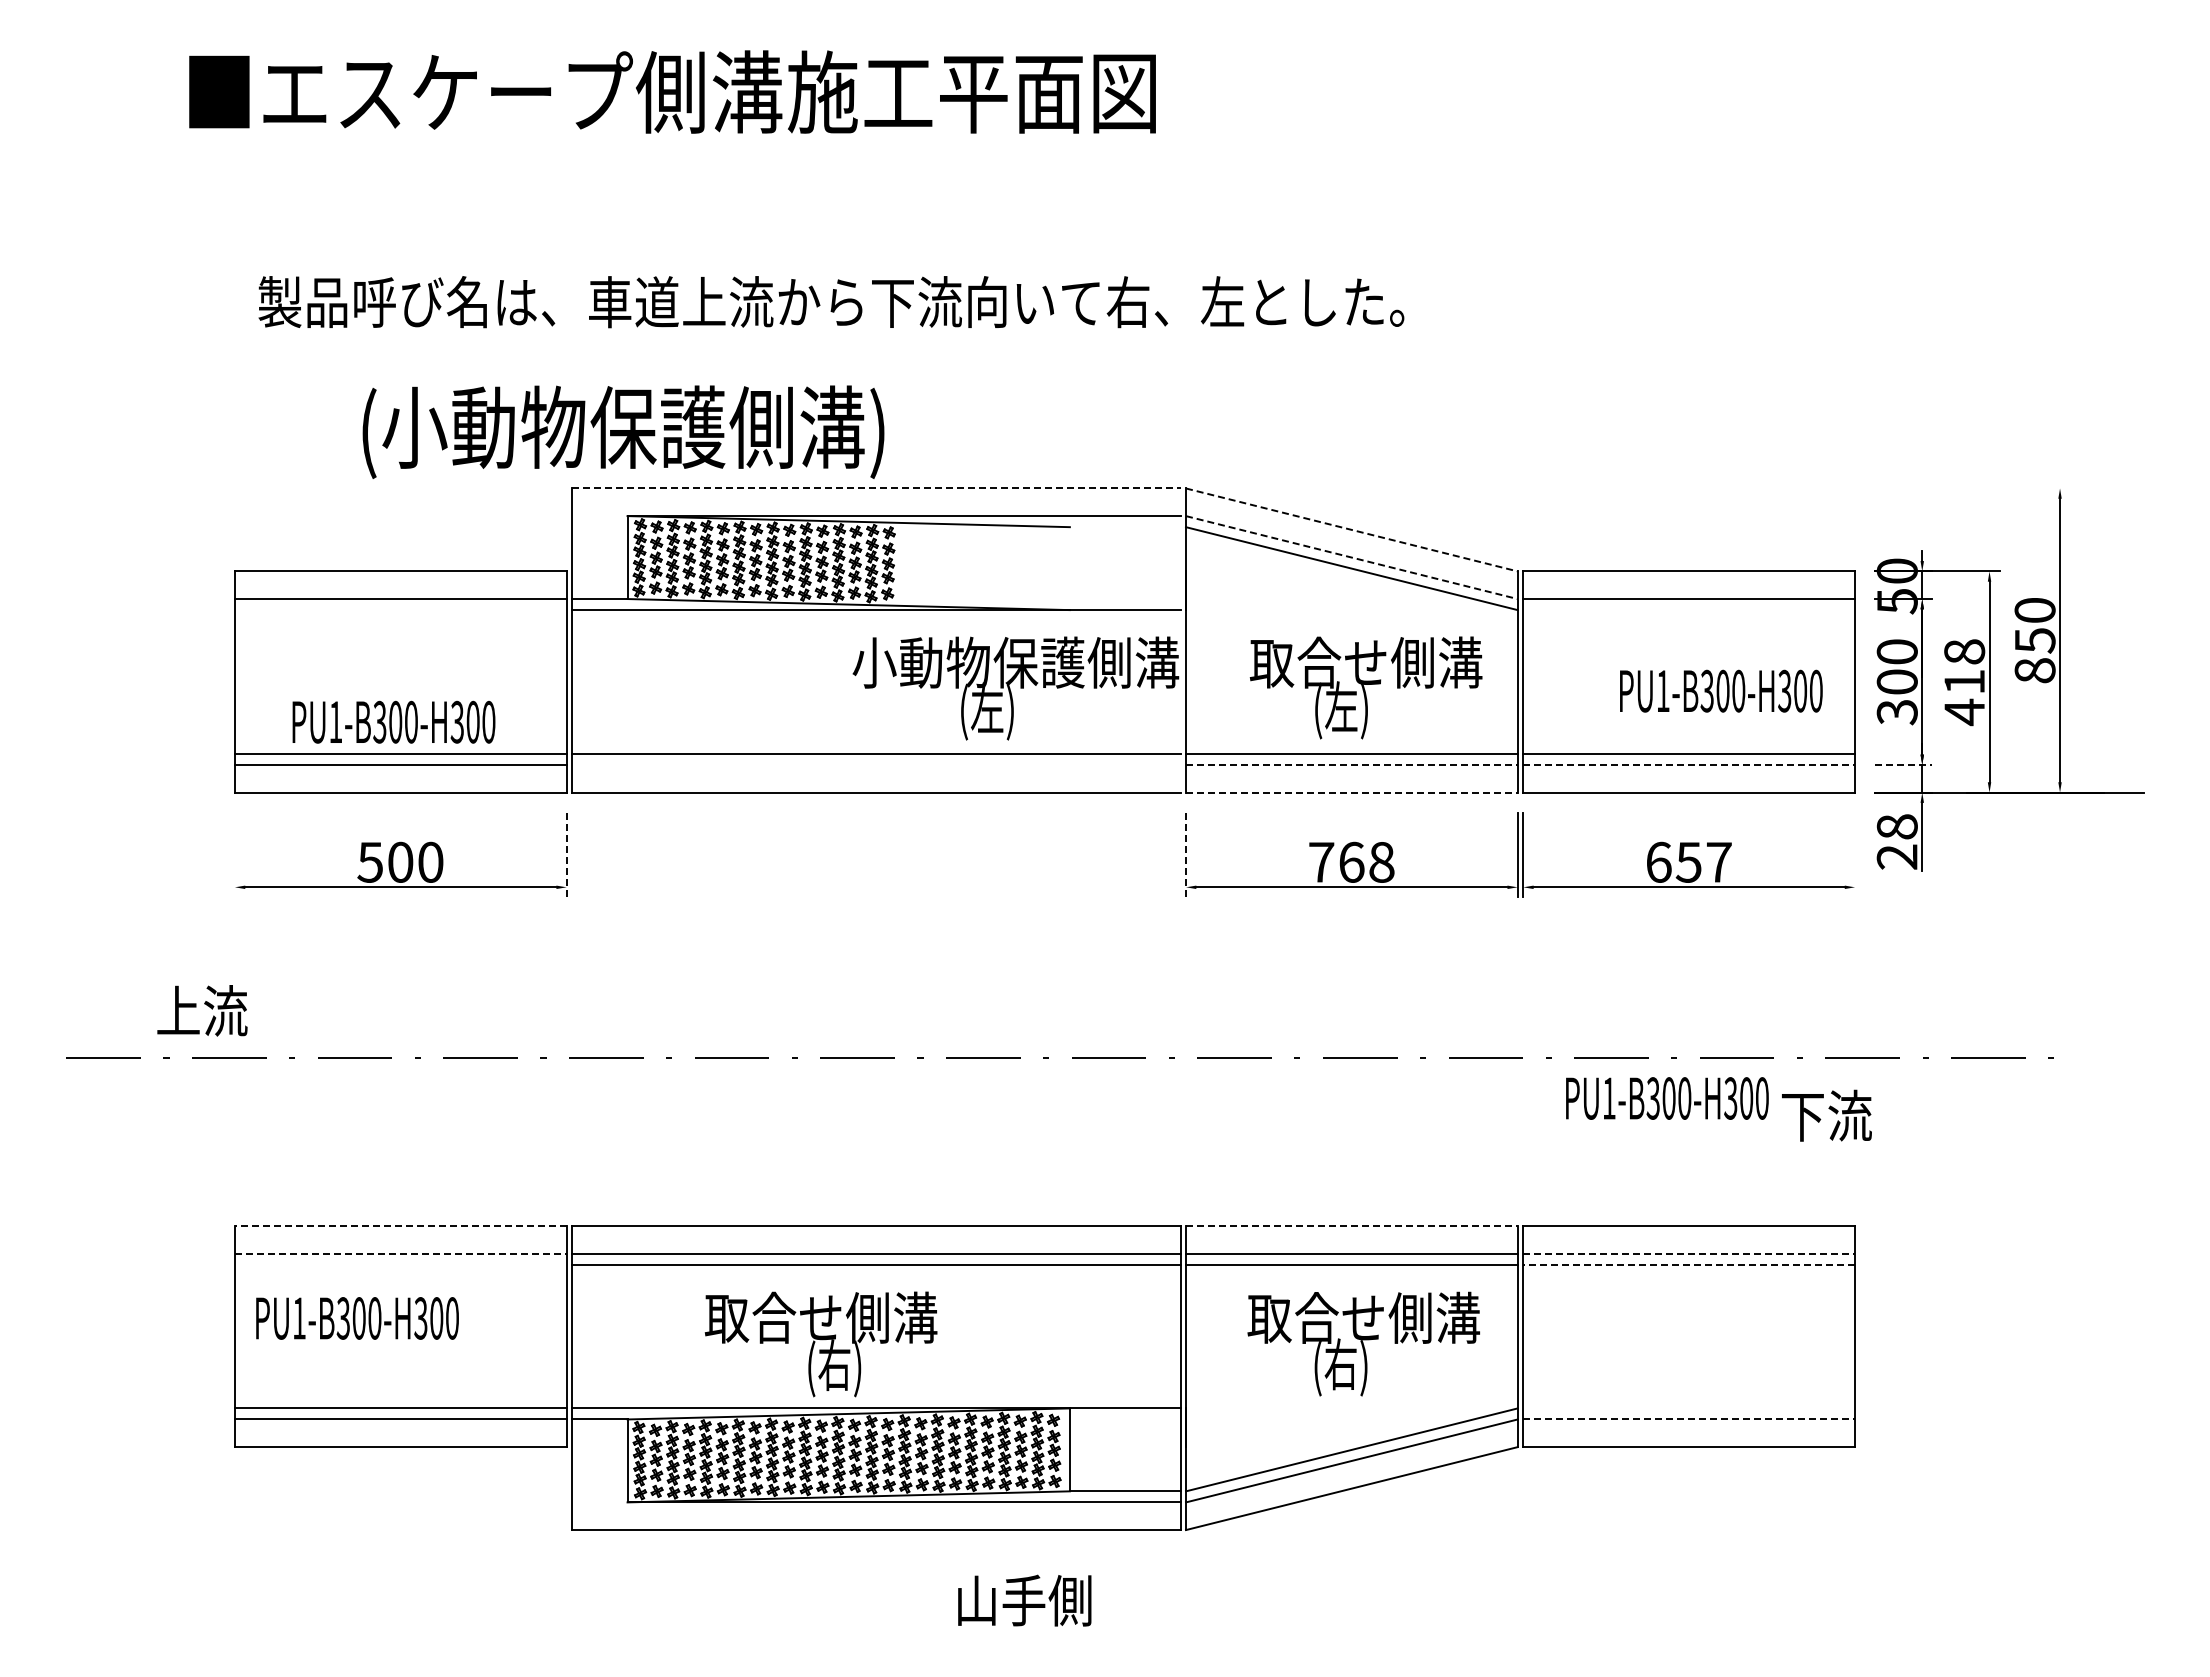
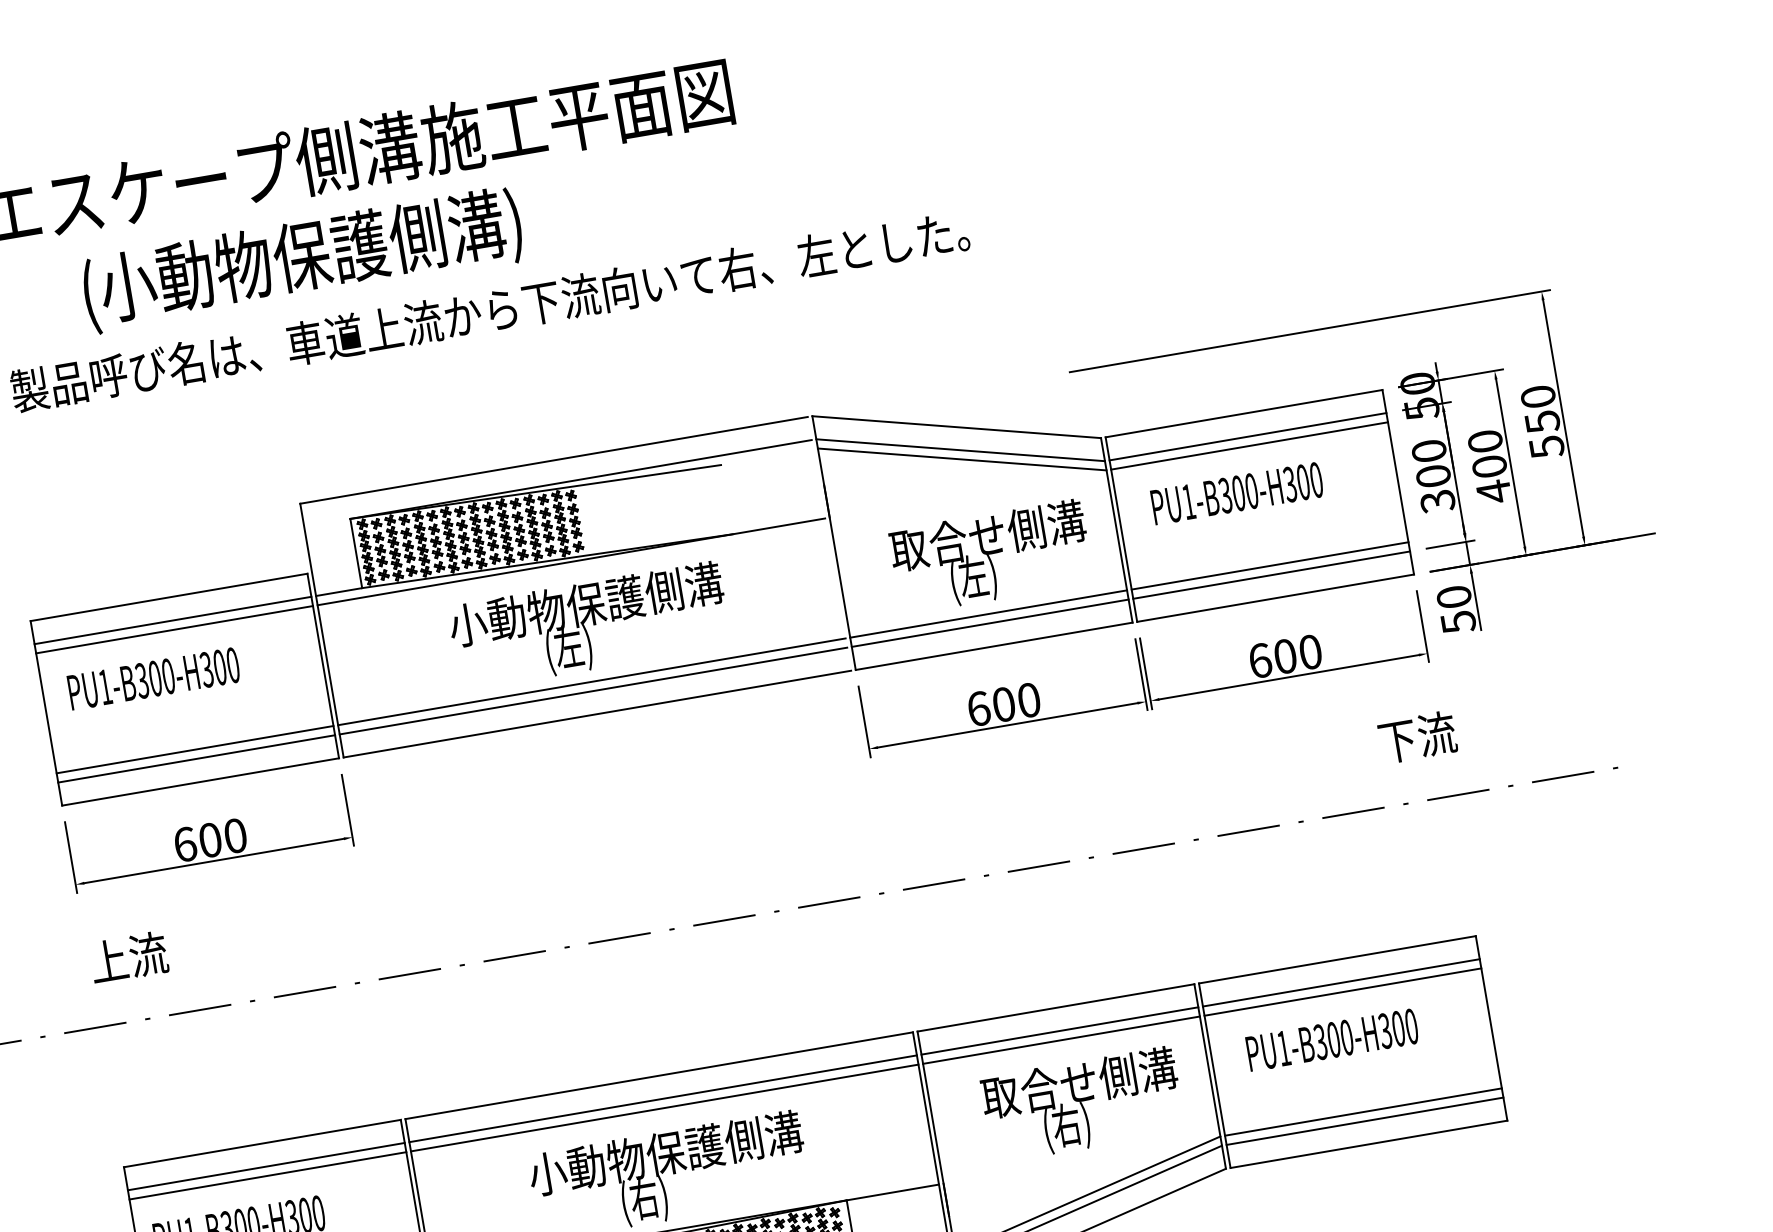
text: (623, 431) -> (302, 259), moved
line: (876, 488) -> (554, 460), dashed -> solid
line: (1781, 488) -> (1309, 331), added
line: (1351, 529) -> (956, 426), dashed -> solid
line: (1351, 557) -> (960, 450), dashed -> solid
line: (400, 610) -> (174, 630), added
line: (1689, 610) -> (1249, 446), added
text: (1964, 666) -> (1487, 453), 418 -> 400
text: (2034, 670) -> (1546, 447), 850 -> 550
text: (1015, 688) -> (589, 626), moved
text: (1721, 690) -> (1237, 493), moved
text: (393, 721) -> (153, 678), moved
line: (876, 764) -> (593, 690), added
line: (1351, 764) -> (989, 622), dashed -> solid
line: (1689, 764) -> (1271, 574), dashed -> solid
line: (1903, 764) -> (1450, 544), dashed -> solid
line: (1351, 792) -> (993, 646), dashed -> solid
text: (1896, 842) -> (1455, 610), 28 -> 50
line: (234, 854) -> (70, 857), added
line: (1855, 854) -> (1423, 626), added
line: (566, 855) -> (347, 810), dashed -> solid
line: (1186, 855) -> (865, 722), dashed -> solid
text: (370, 861) -> (185, 843), 500 -> 600
text: (1351, 861) -> (1003, 703), 768 -> 600
text: (1703, 861) -> (1297, 653), 657 -> 600
text: (202, 1010) -> (128, 957), moved
text: (1667, 1098) -> (1332, 1040), moved
text: (1826, 1115) -> (1417, 737), moved
line: (400, 1225) -> (262, 1143), dashed -> solid
line: (1351, 1225) -> (1055, 1007), dashed -> solid
line: (400, 1253) -> (266, 1166), dashed -> solid
line: (1689, 1253) -> (1341, 982), dashed -> solid
line: (400, 1264) -> (267, 1175), added
line: (1689, 1264) -> (1343, 991), dashed -> solid
text: (867, 1317) -> (664, 1153), 取合せ側溝 -> 小動物保護側溝
line: (1689, 1408) -> (1363, 1112), added
line: (1689, 1419) -> (1365, 1121), dashed -> solid

